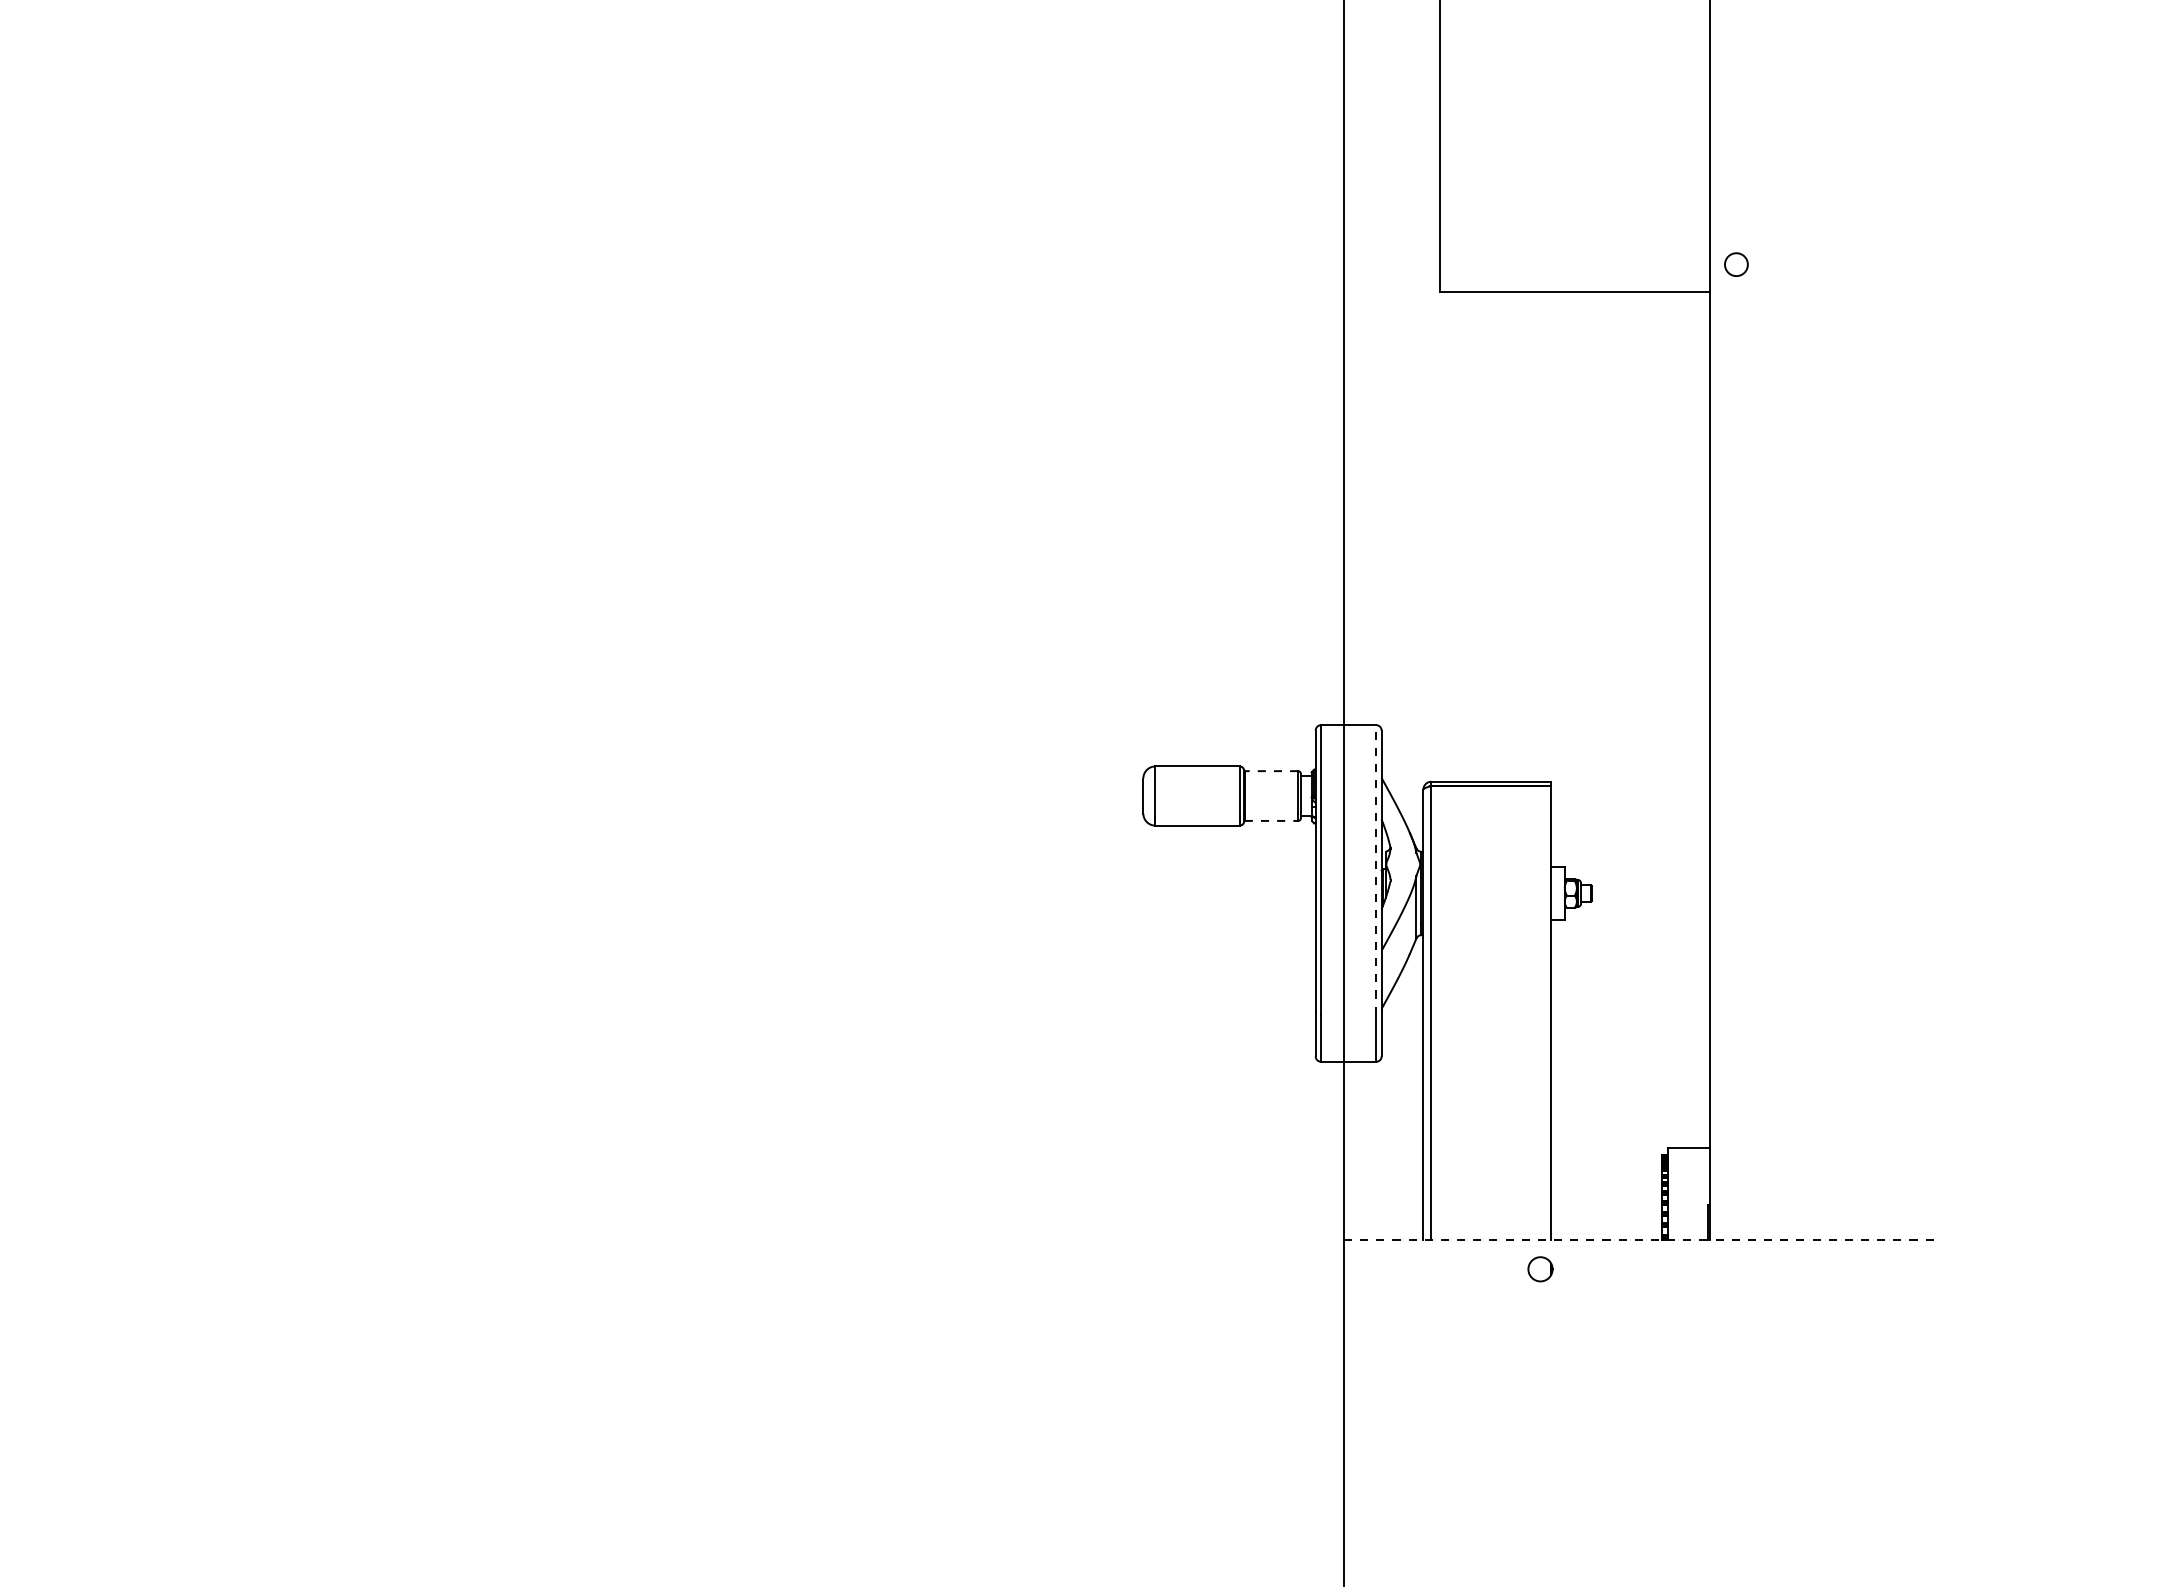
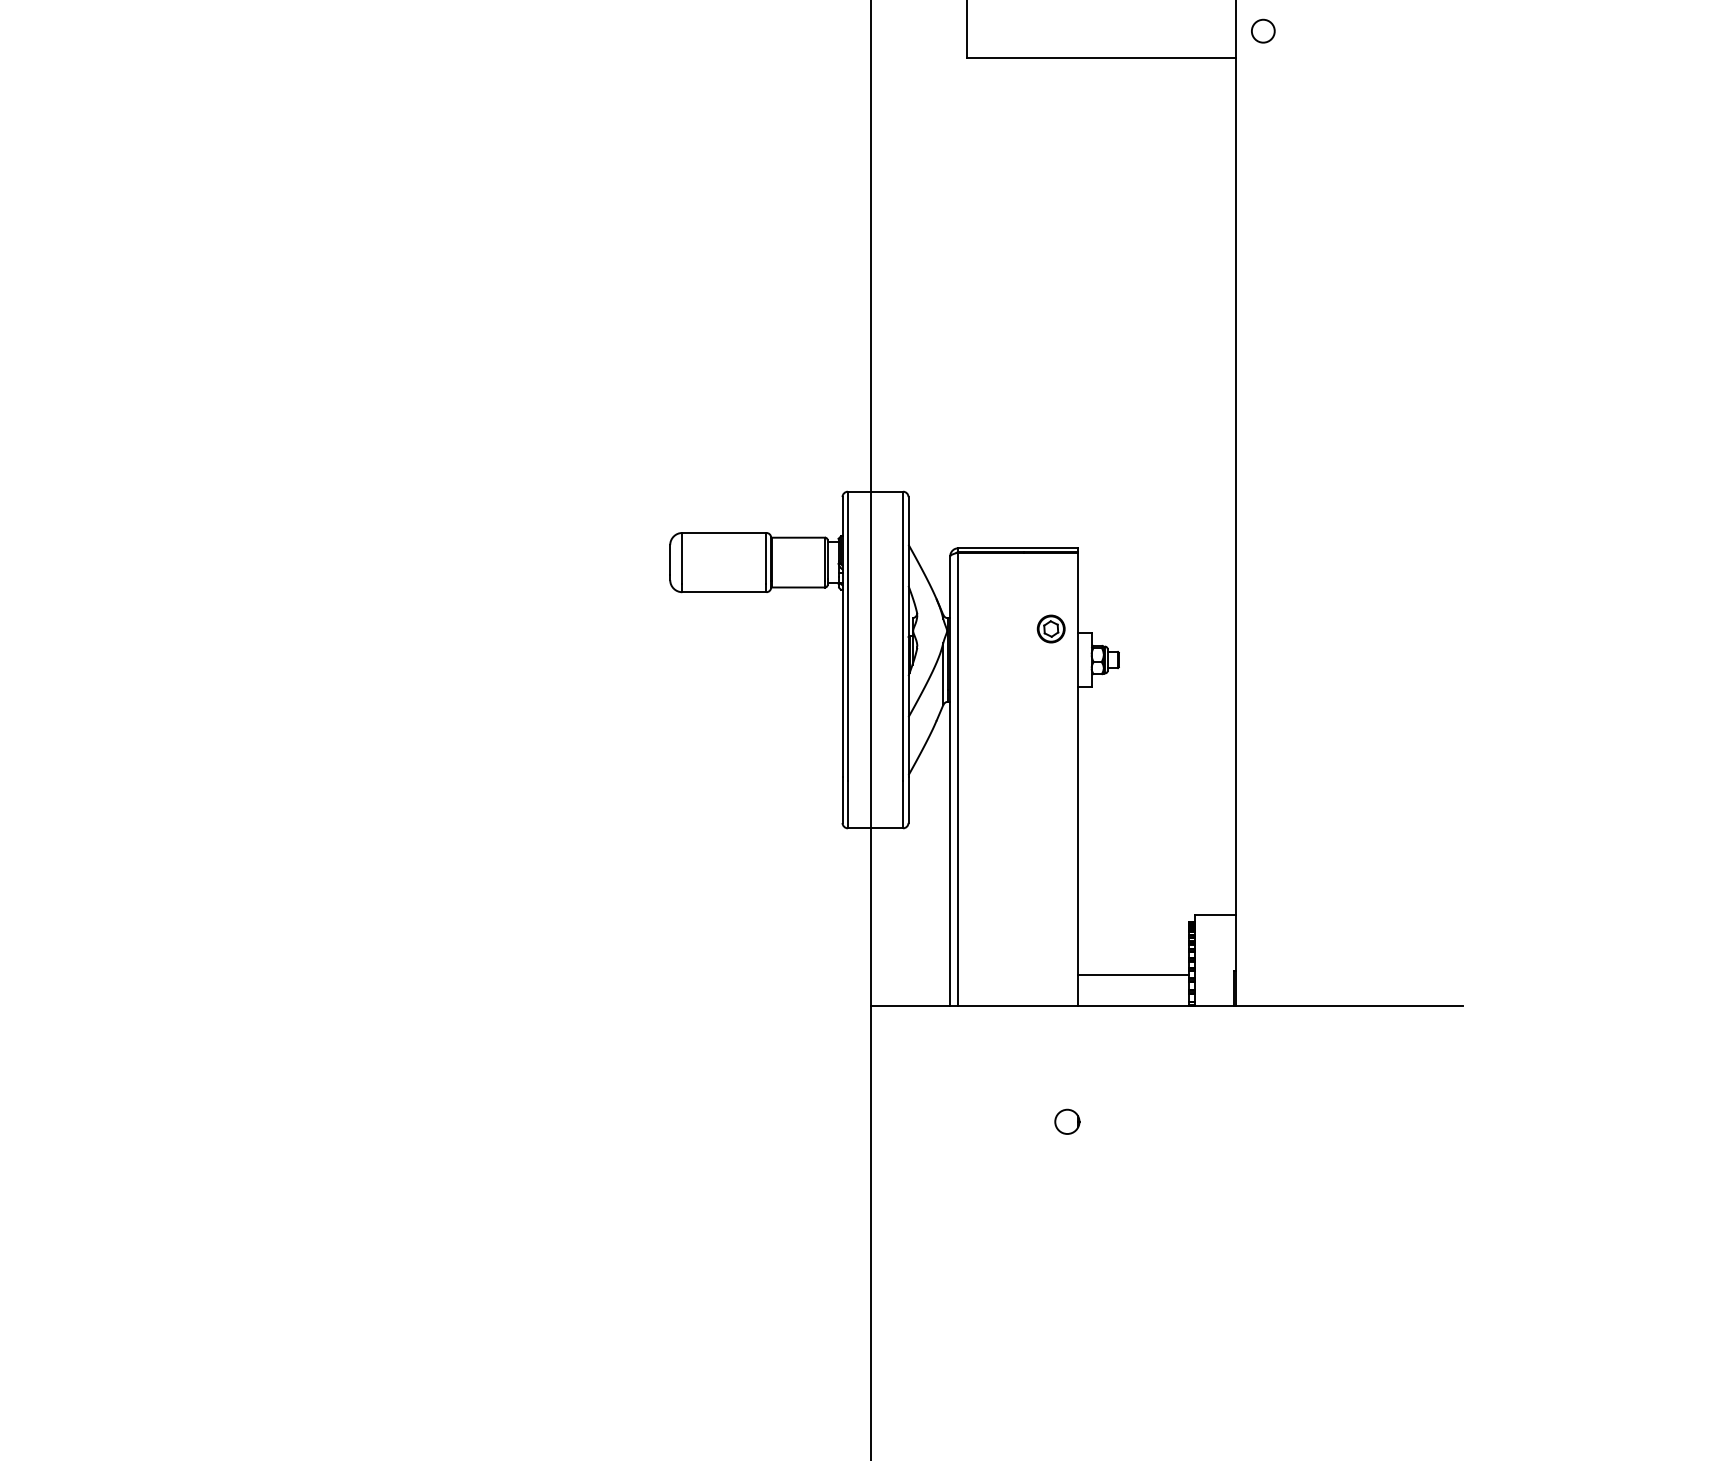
line: (1271, 771) -> (798, 538), dashed -> solid
line: (1271, 820) -> (798, 587), dashed -> solid
part: (1524, 862) -> (1051, 629), added
line: (1376, 869) -> (903, 636), dashed -> solid
line: (1606, 1208) -> (1133, 975), added
line: (1640, 1239) -> (1167, 1006), dashed -> solid
circle: (1540, 1269) -> (1067, 1122), moved

